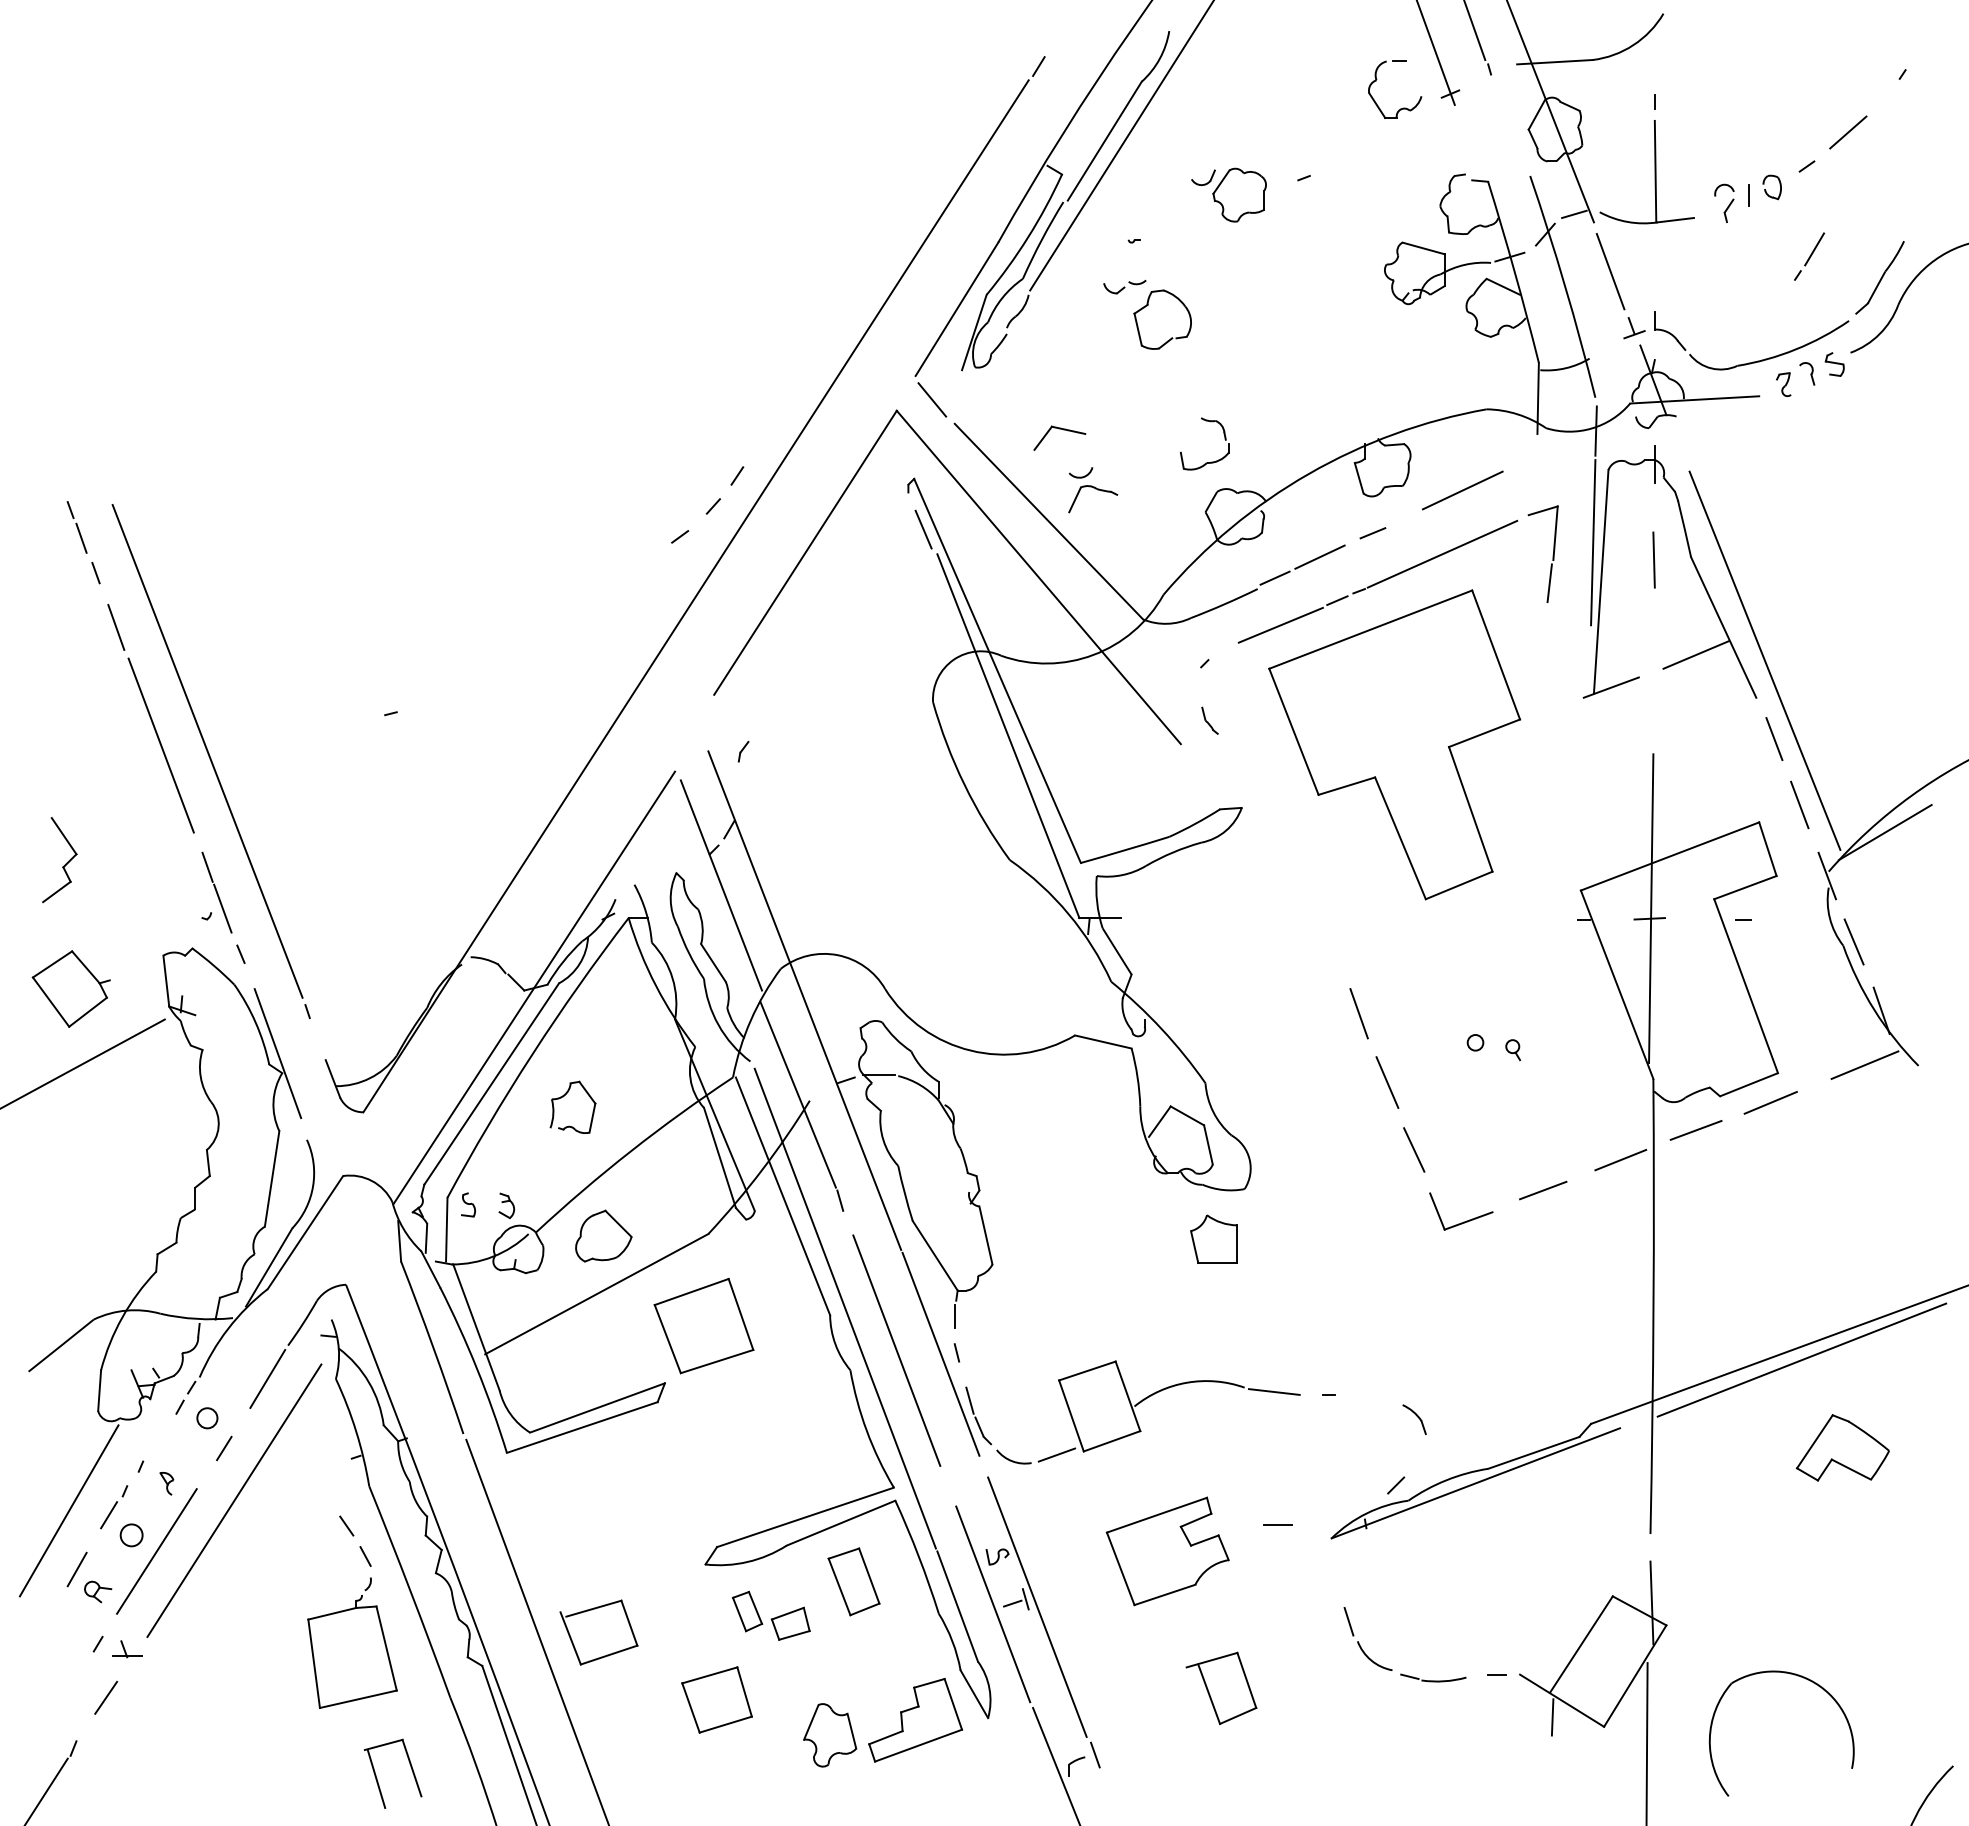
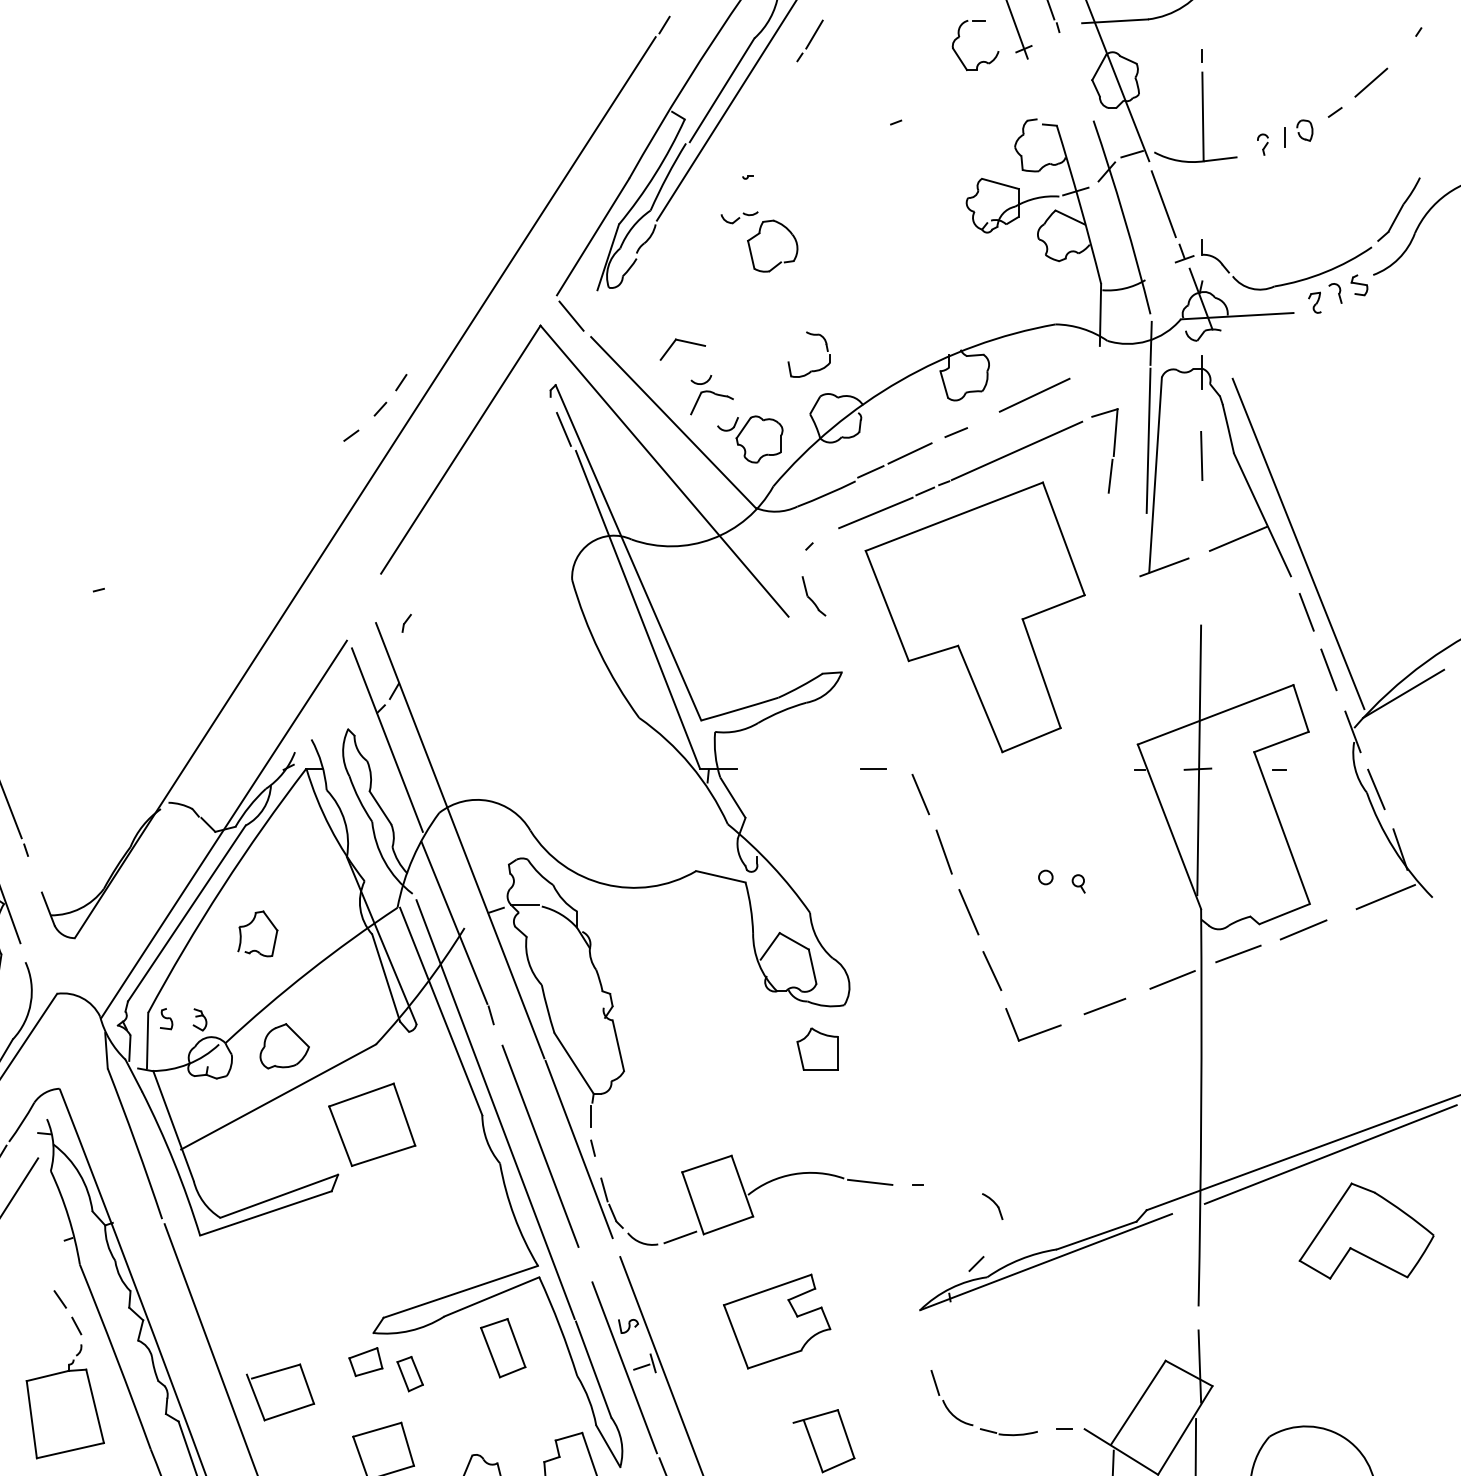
part: (1228, 194) -> (749, 438), moved
part: (1723, 203) -> (1262, 144), size x0.62
part: (1809, 256) -> (810, 40), moved
part: (1209, 720) -> (813, 596), size x1.67
line: (1331, 947) -> (920, 794), added
part: (1842, 1447) -> (1366, 1230), size x1.67
line: (1277, 1524) -> (872, 768), moved
part: (790, 1623) -> (365, 1361), moved

